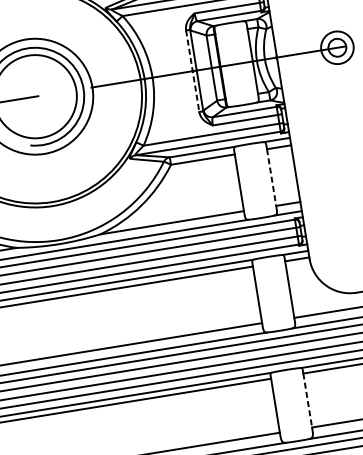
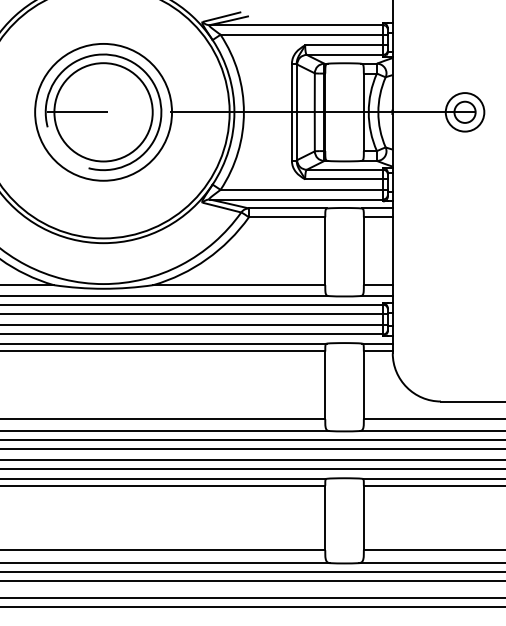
line: (192, 71) -> (291, 112), dashed -> solid
line: (271, 177) -> (363, 251), dashed -> solid
line: (307, 401) -> (363, 518), dashed -> solid

